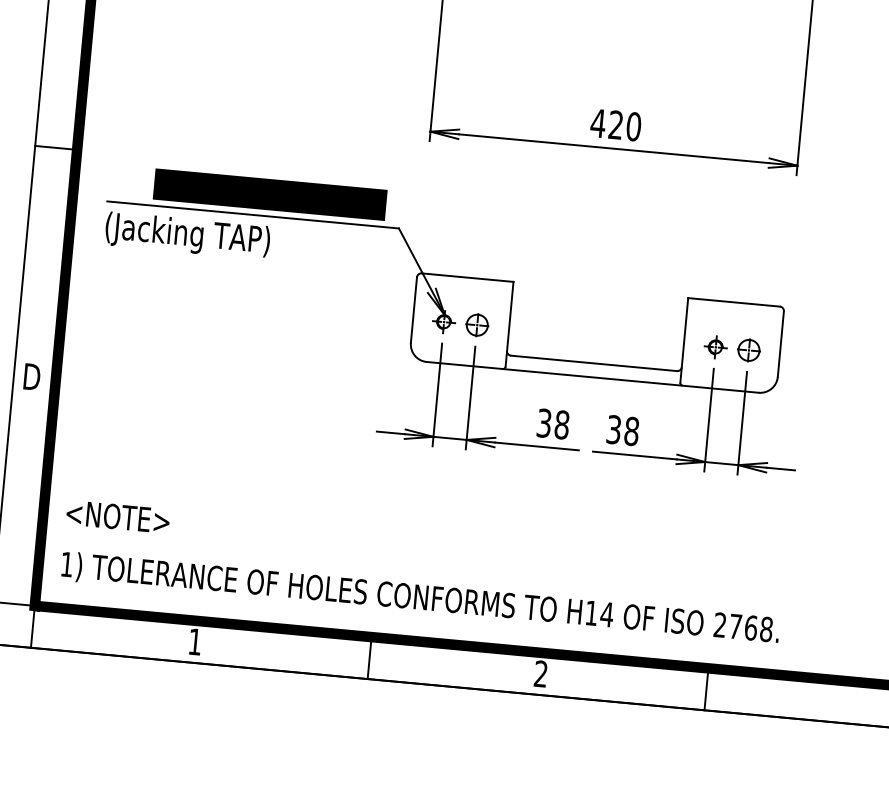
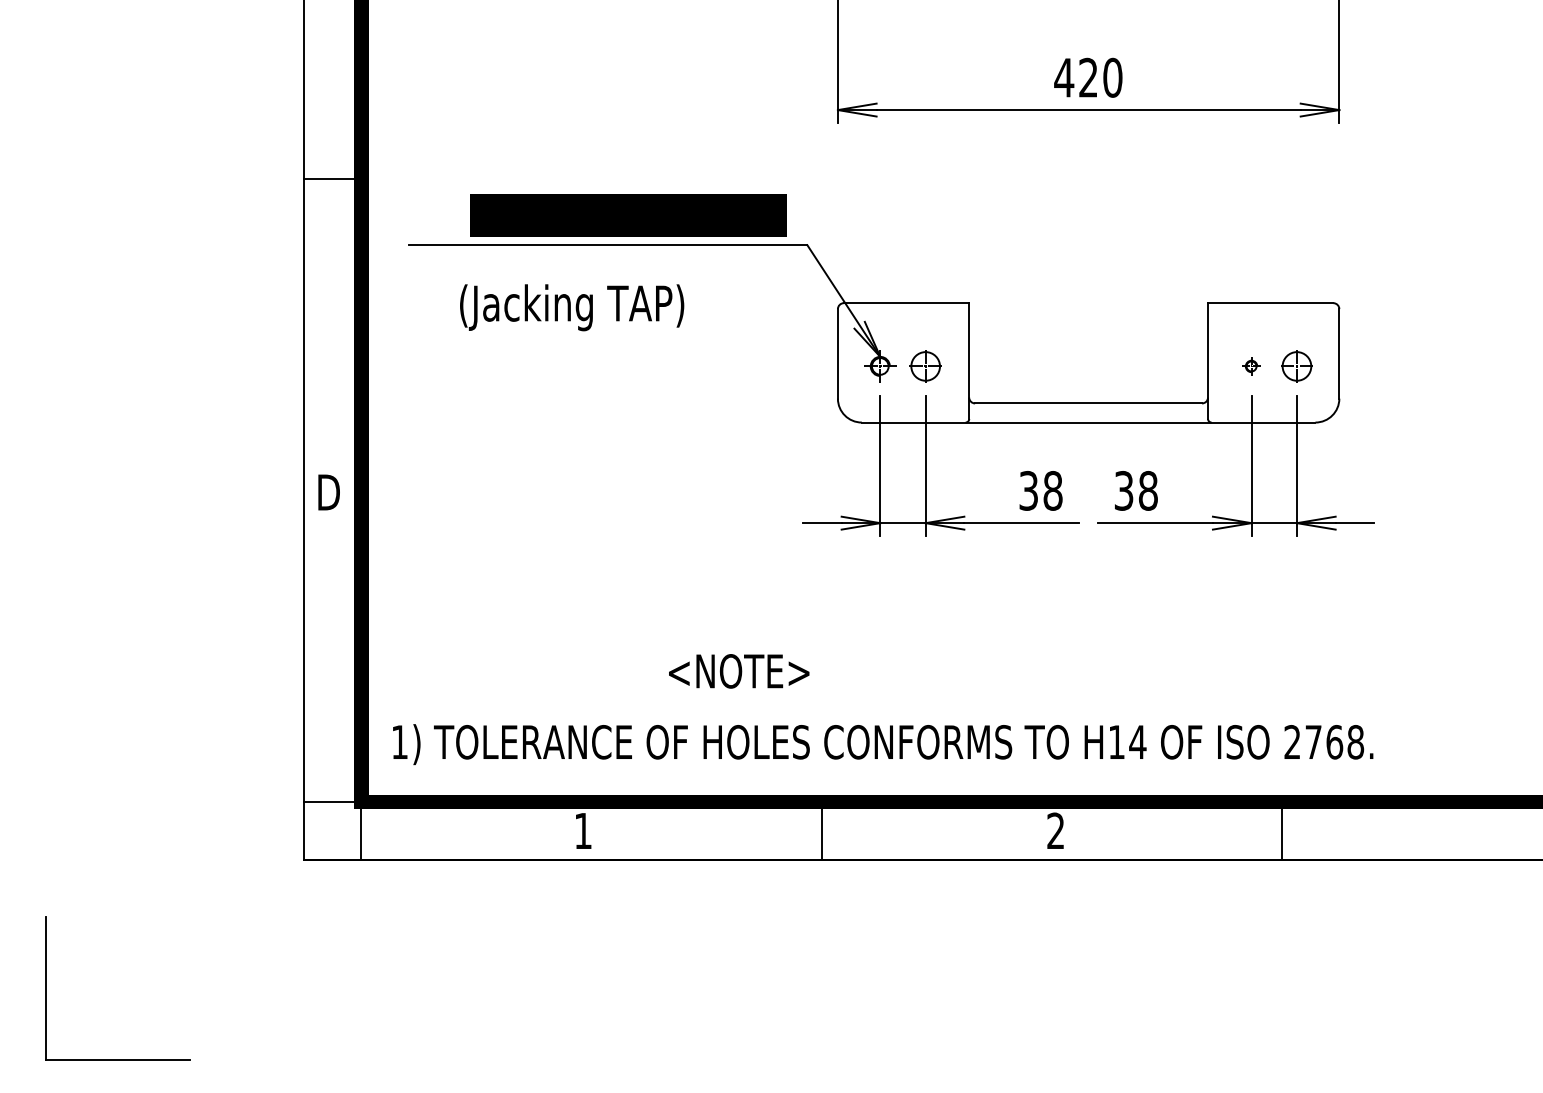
text: (188, 235) -> (572, 307), moved
part: (715, 347) -> (1251, 366), size x0.6
text: (118, 517) -> (739, 671), moved

